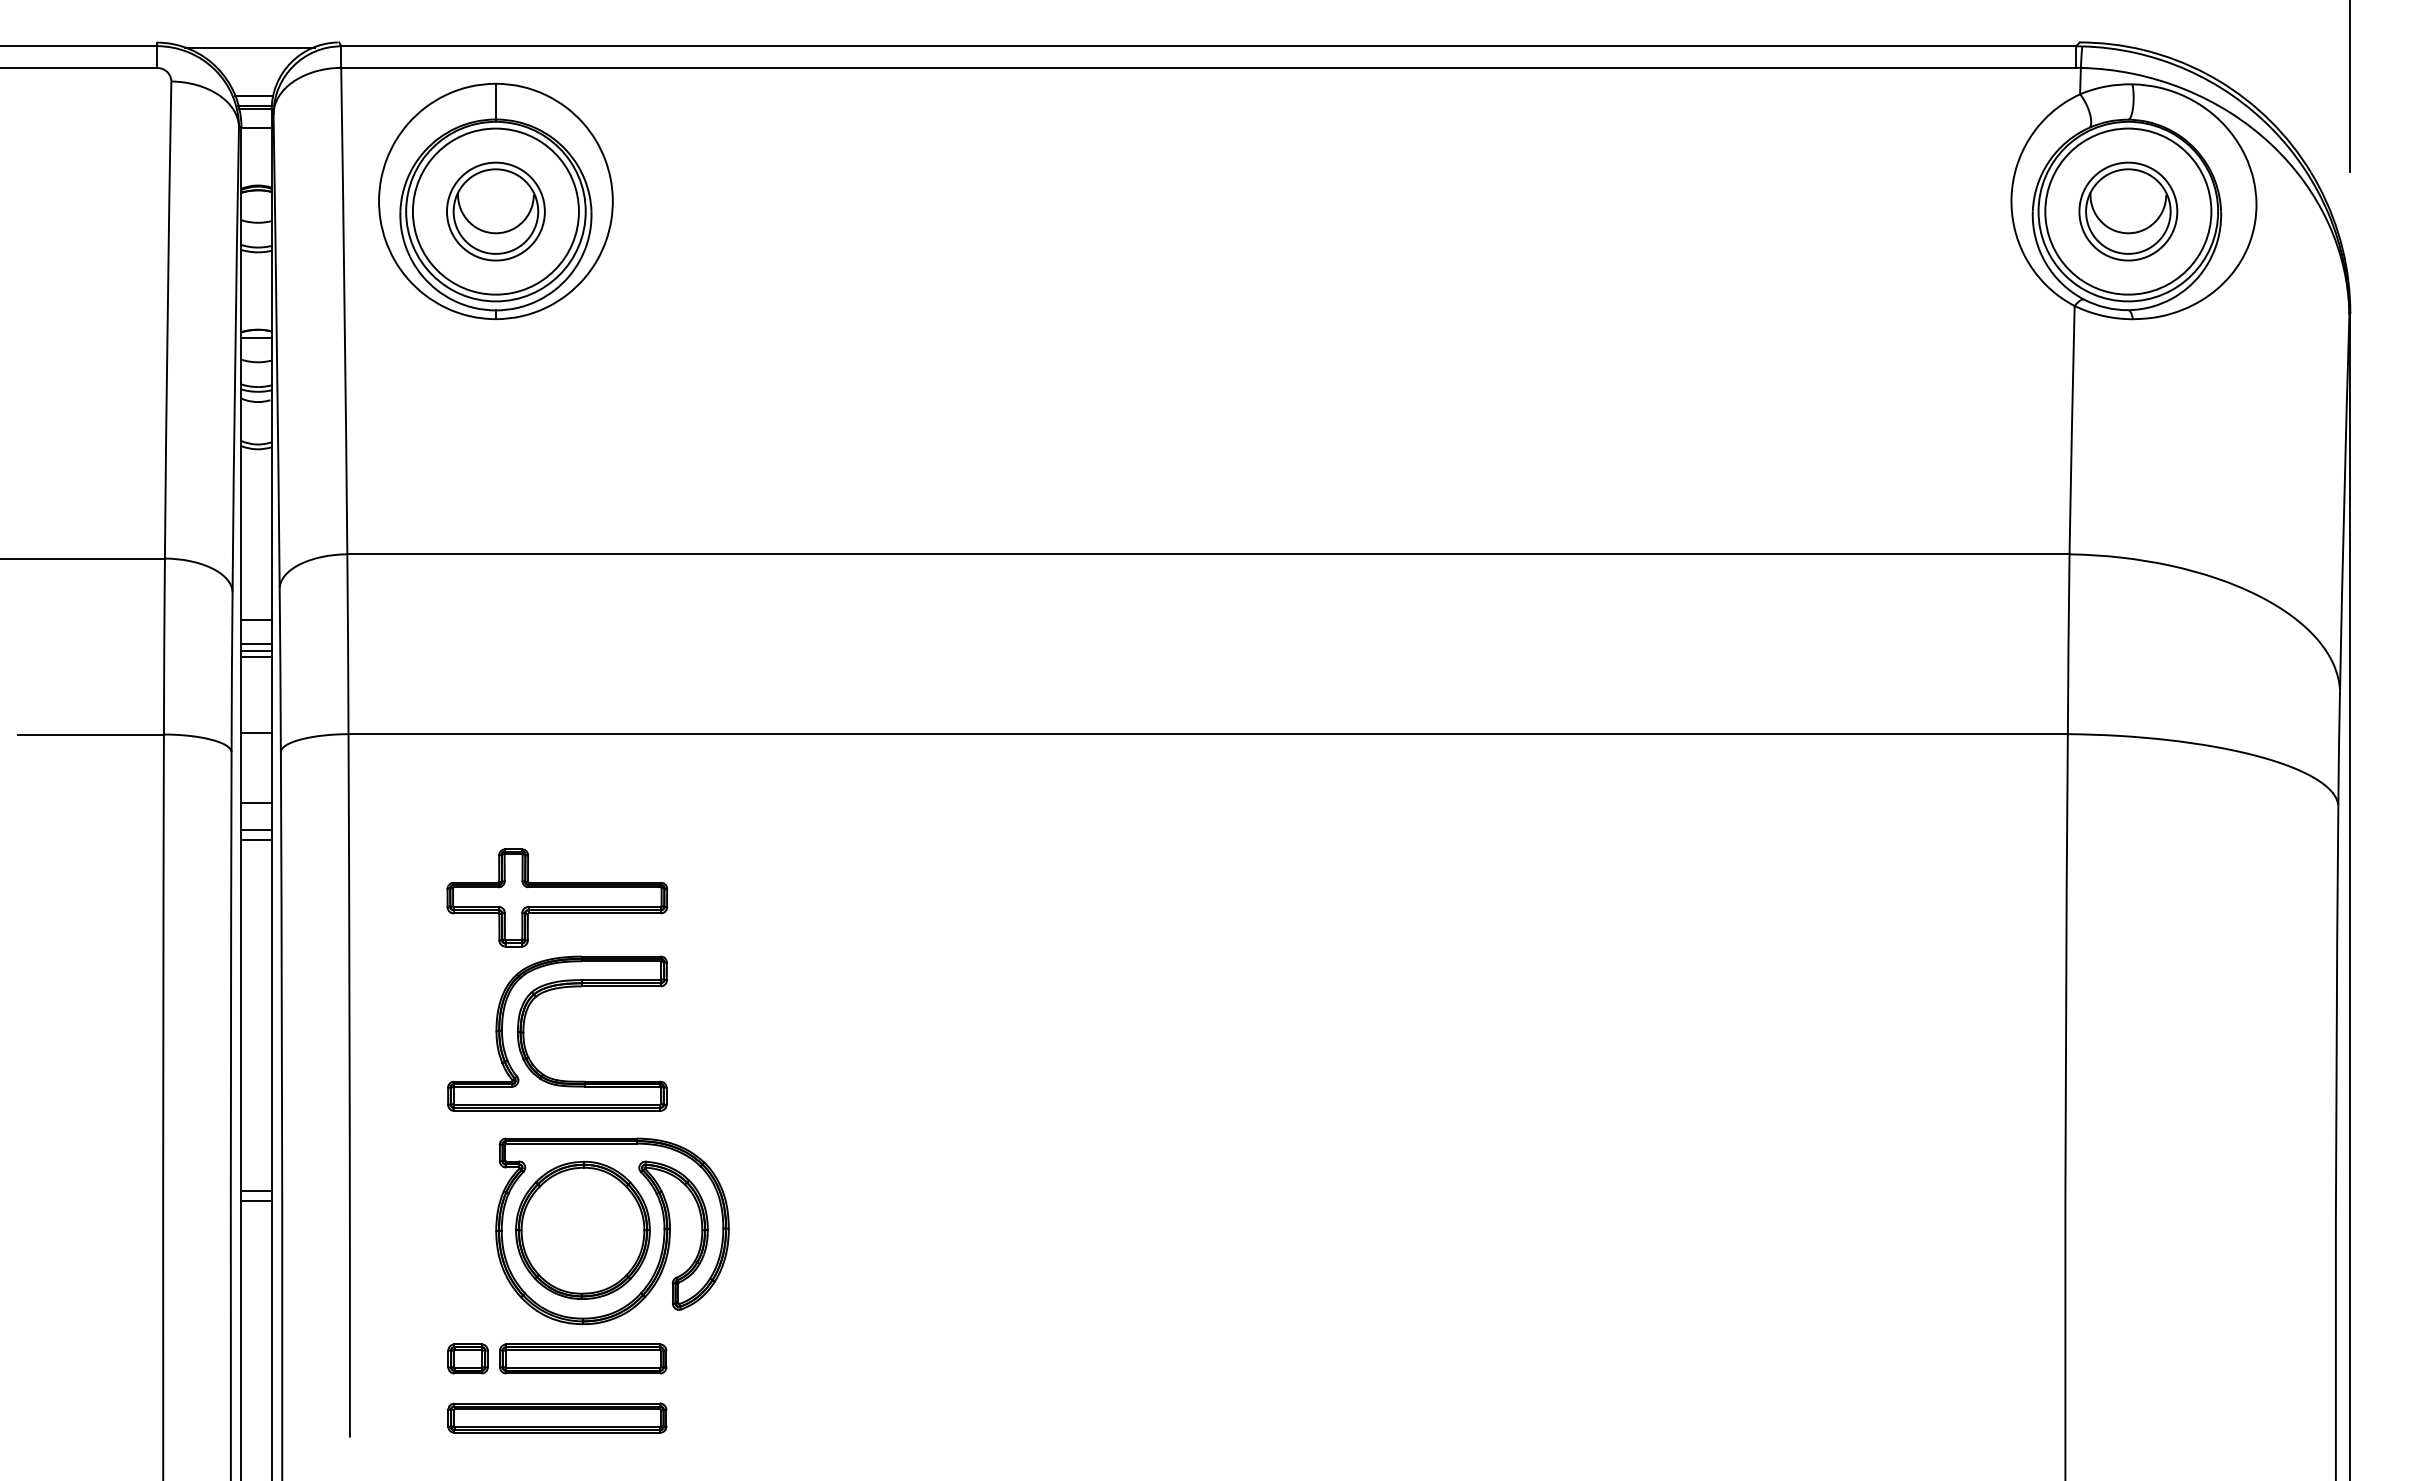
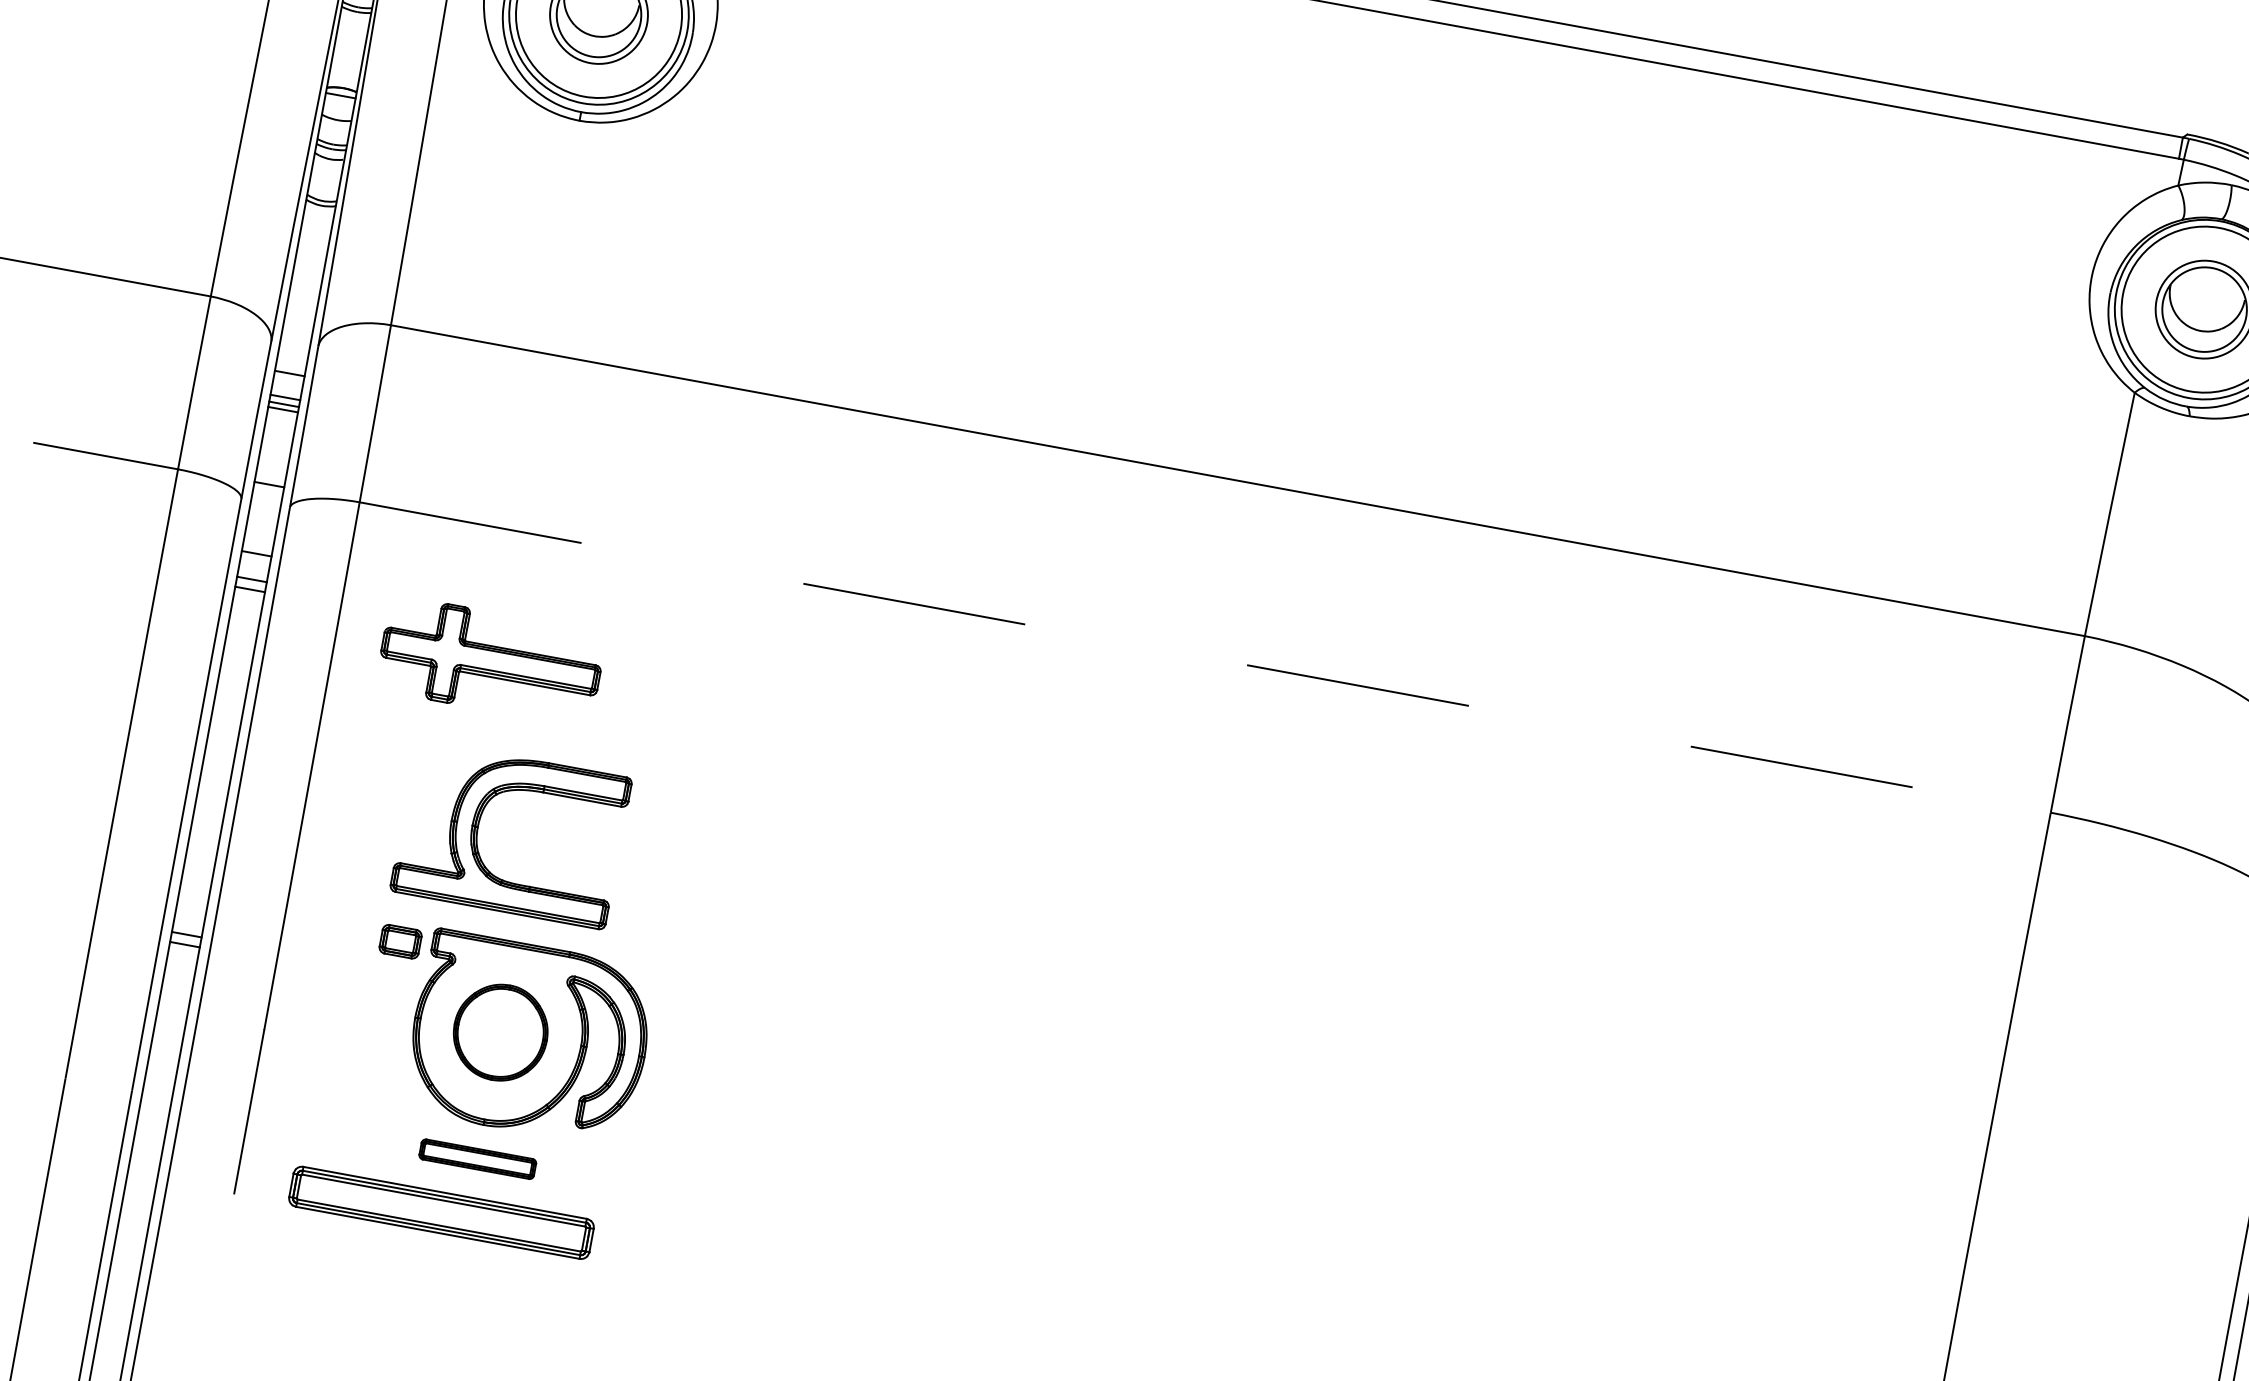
line: (1208, 734) -> (1205, 657), solid -> dashed
part: (557, 897) -> (491, 660), moved
part: (582, 1229) -> (500, 1031), size x0.7
part: (467, 1358) -> (400, 941), moved
part: (583, 1358) -> (478, 1158), size x0.7
part: (557, 1417) -> (441, 1212), size x1.4

